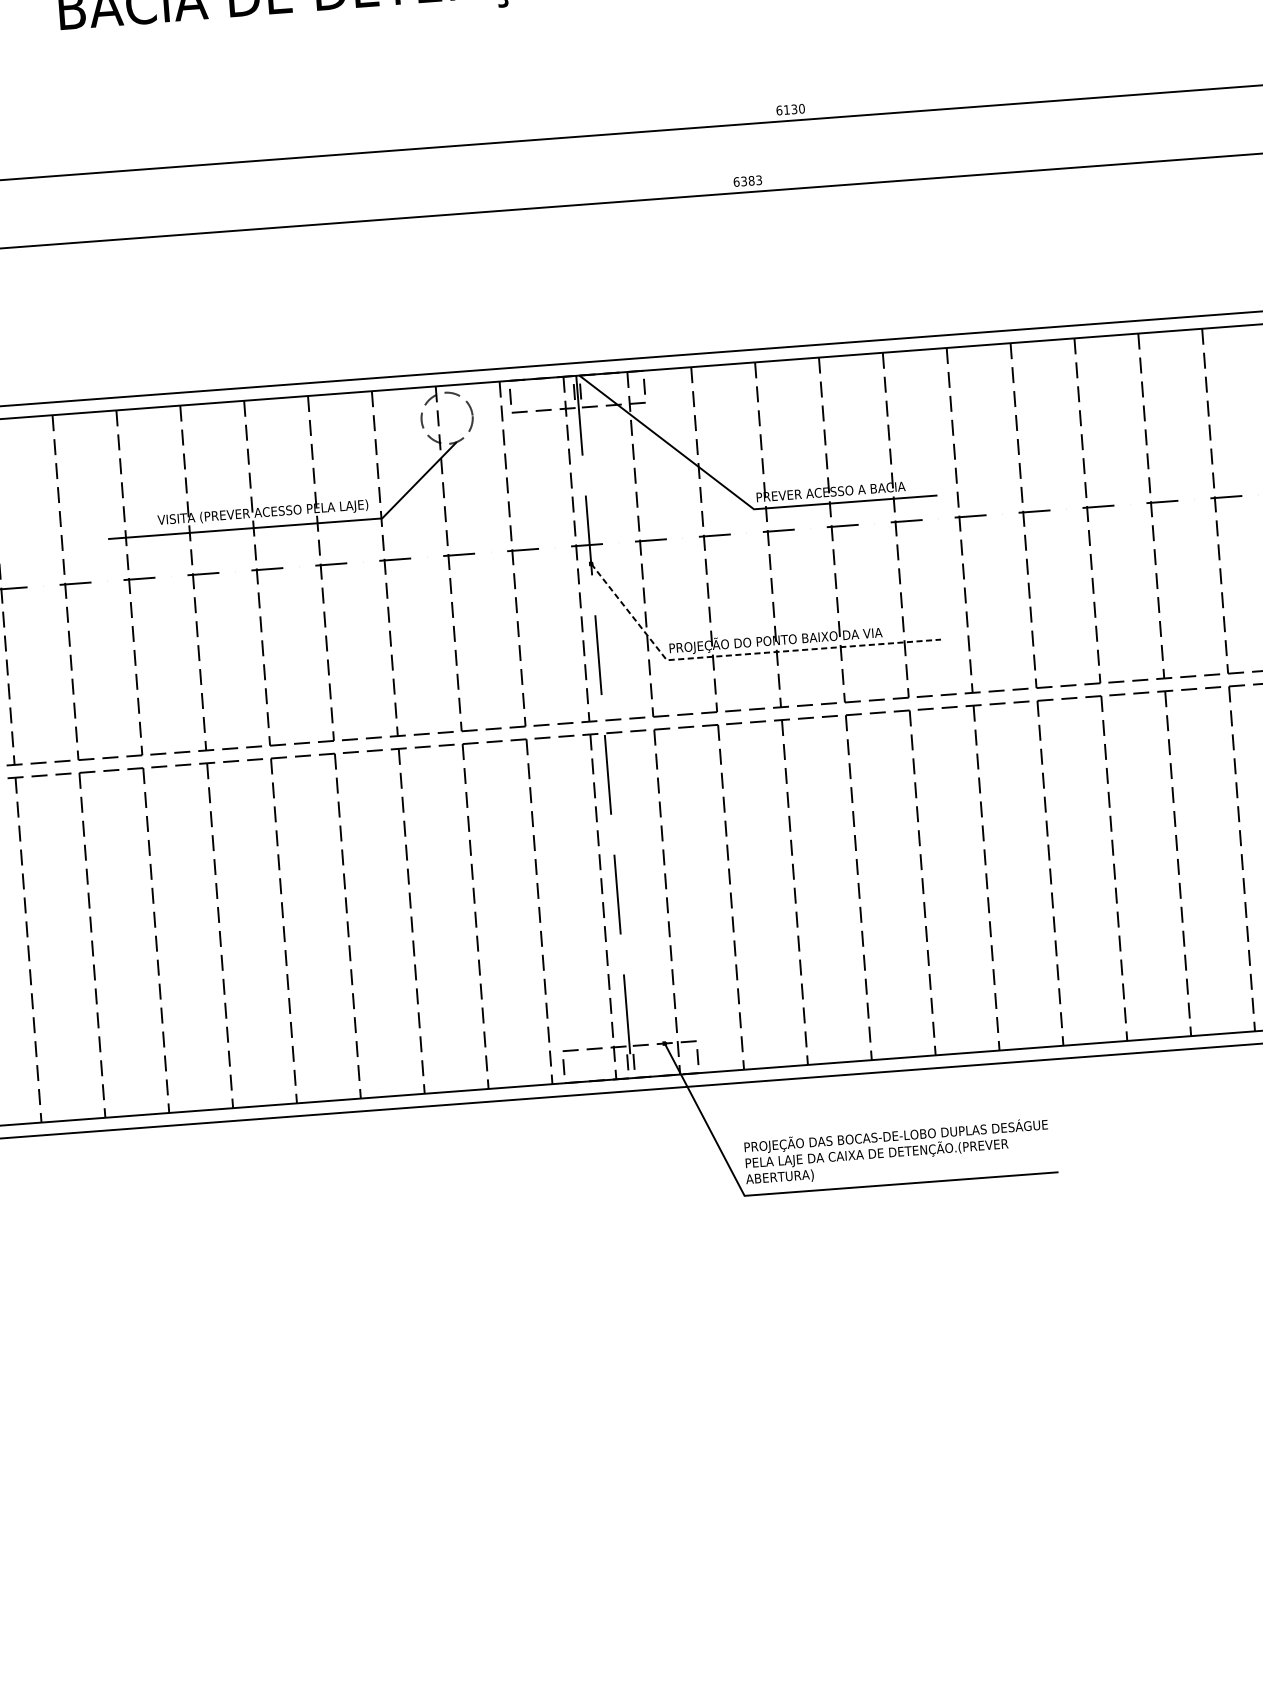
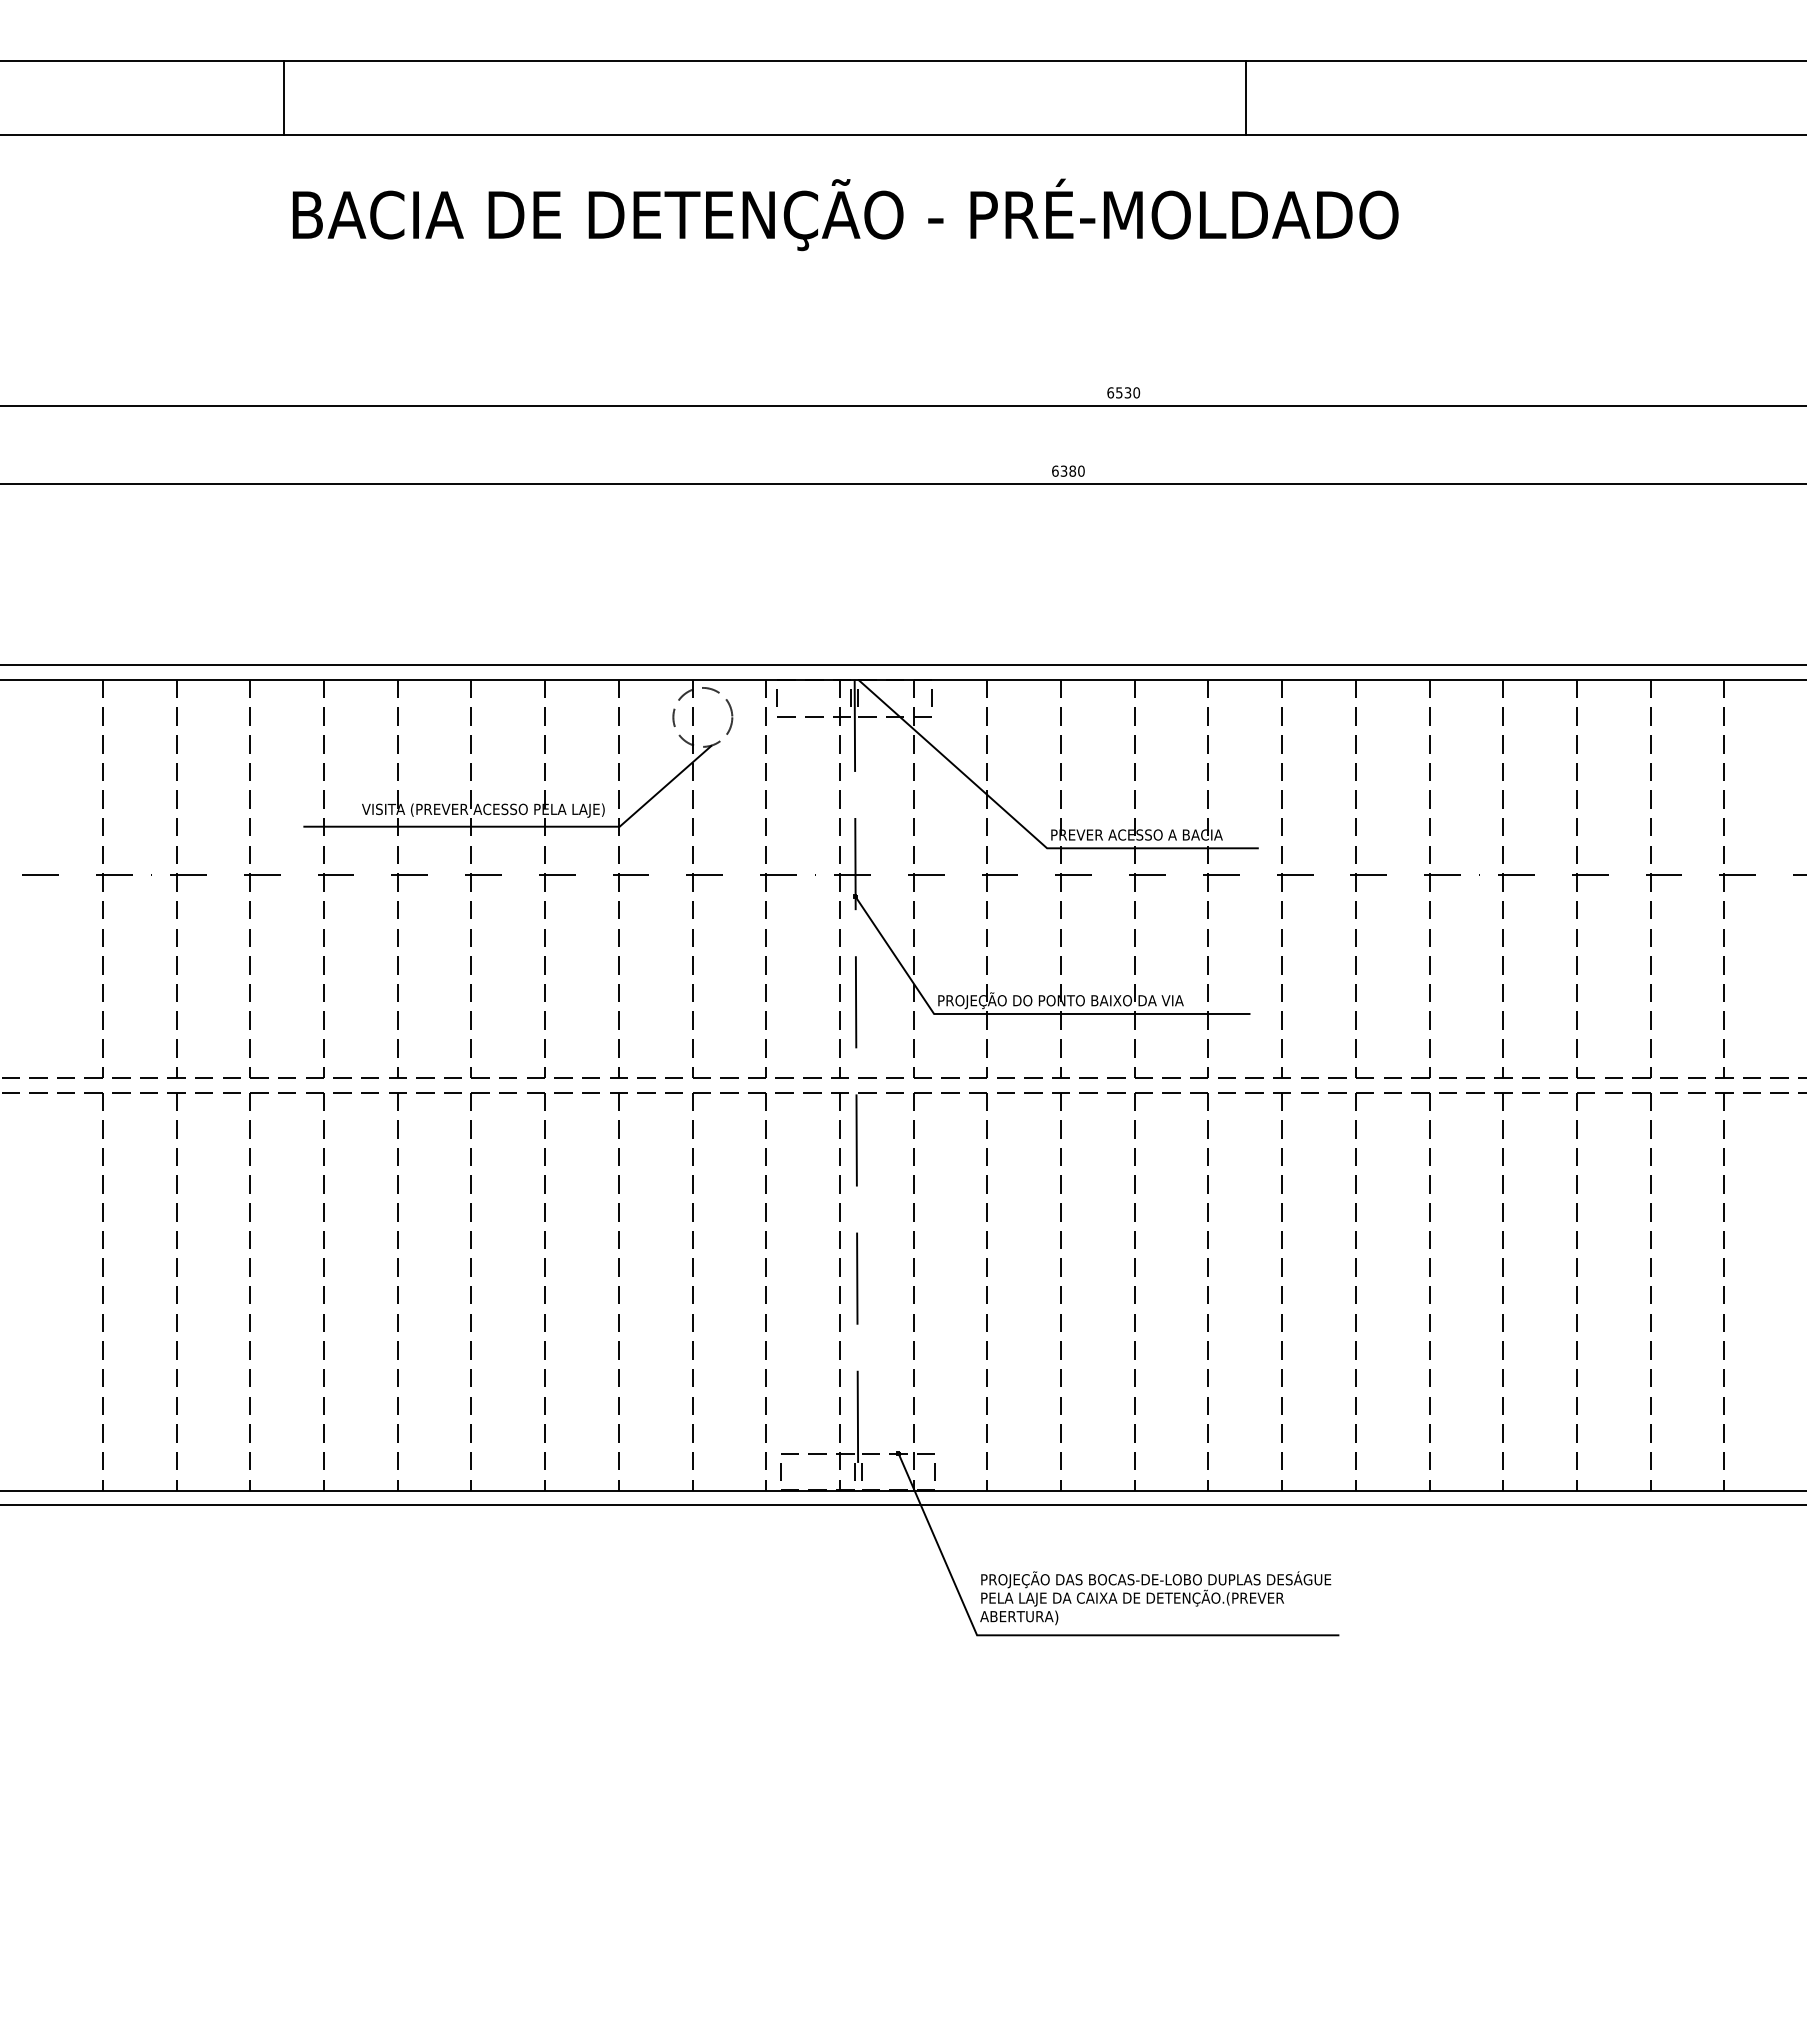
text: (787, 109) -> (1119, 392), 6130 -> 6530
text: (759, 179) -> (1081, 470), 6383 -> 6380
line: (742, 654) -> (1021, 1013), dashed -> solid

